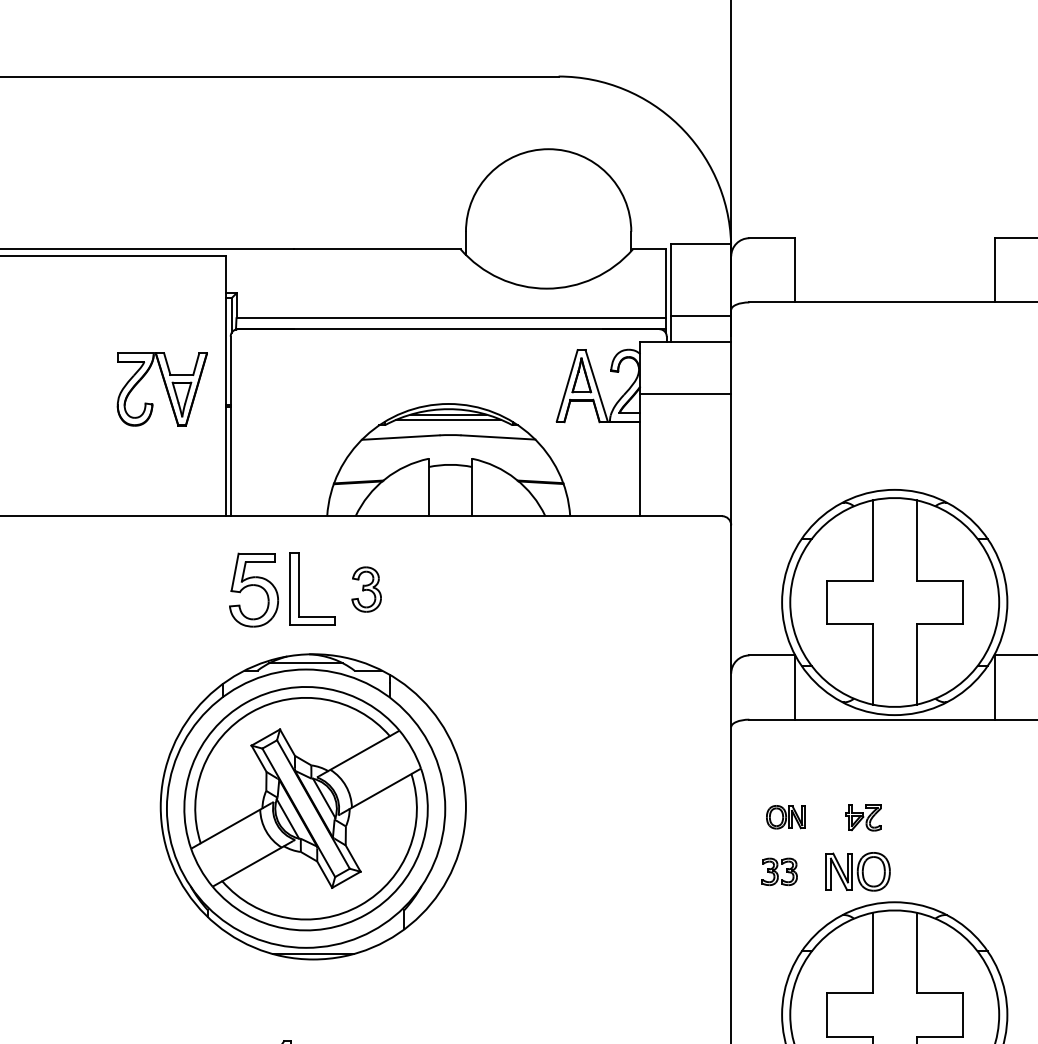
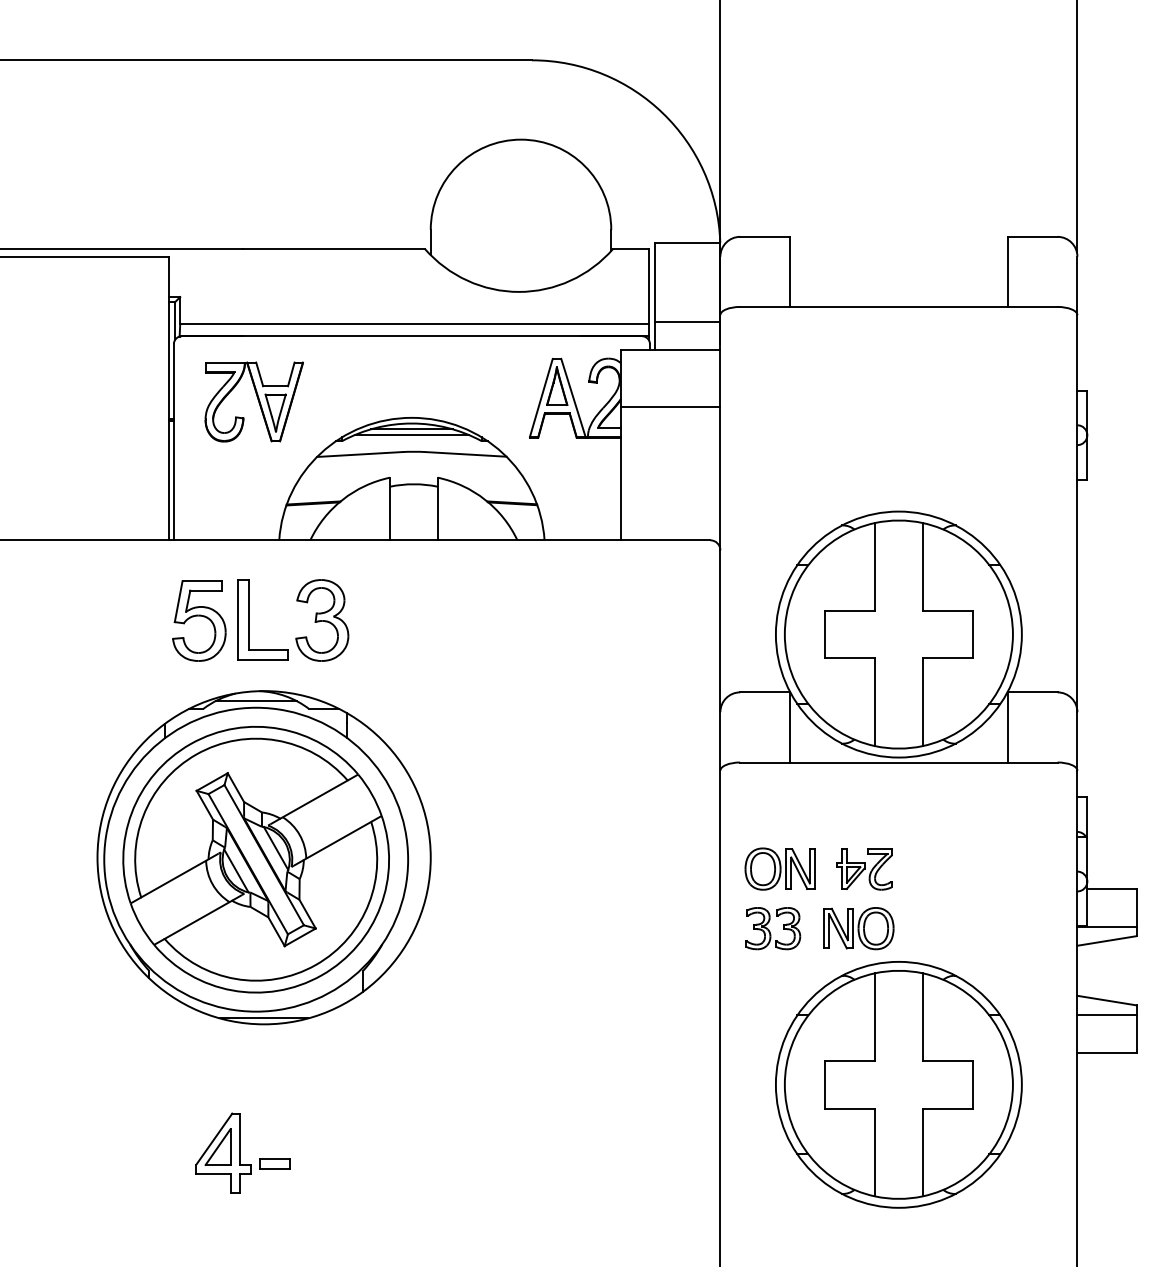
part: (161, 389) -> (253, 401), moved
part: (366, 589) -> (322, 620), size x1.67
part: (785, 816) -> (779, 868), size x1.67
part: (863, 817) -> (864, 869), size x1.43
part: (779, 871) -> (773, 928), size x1.43

